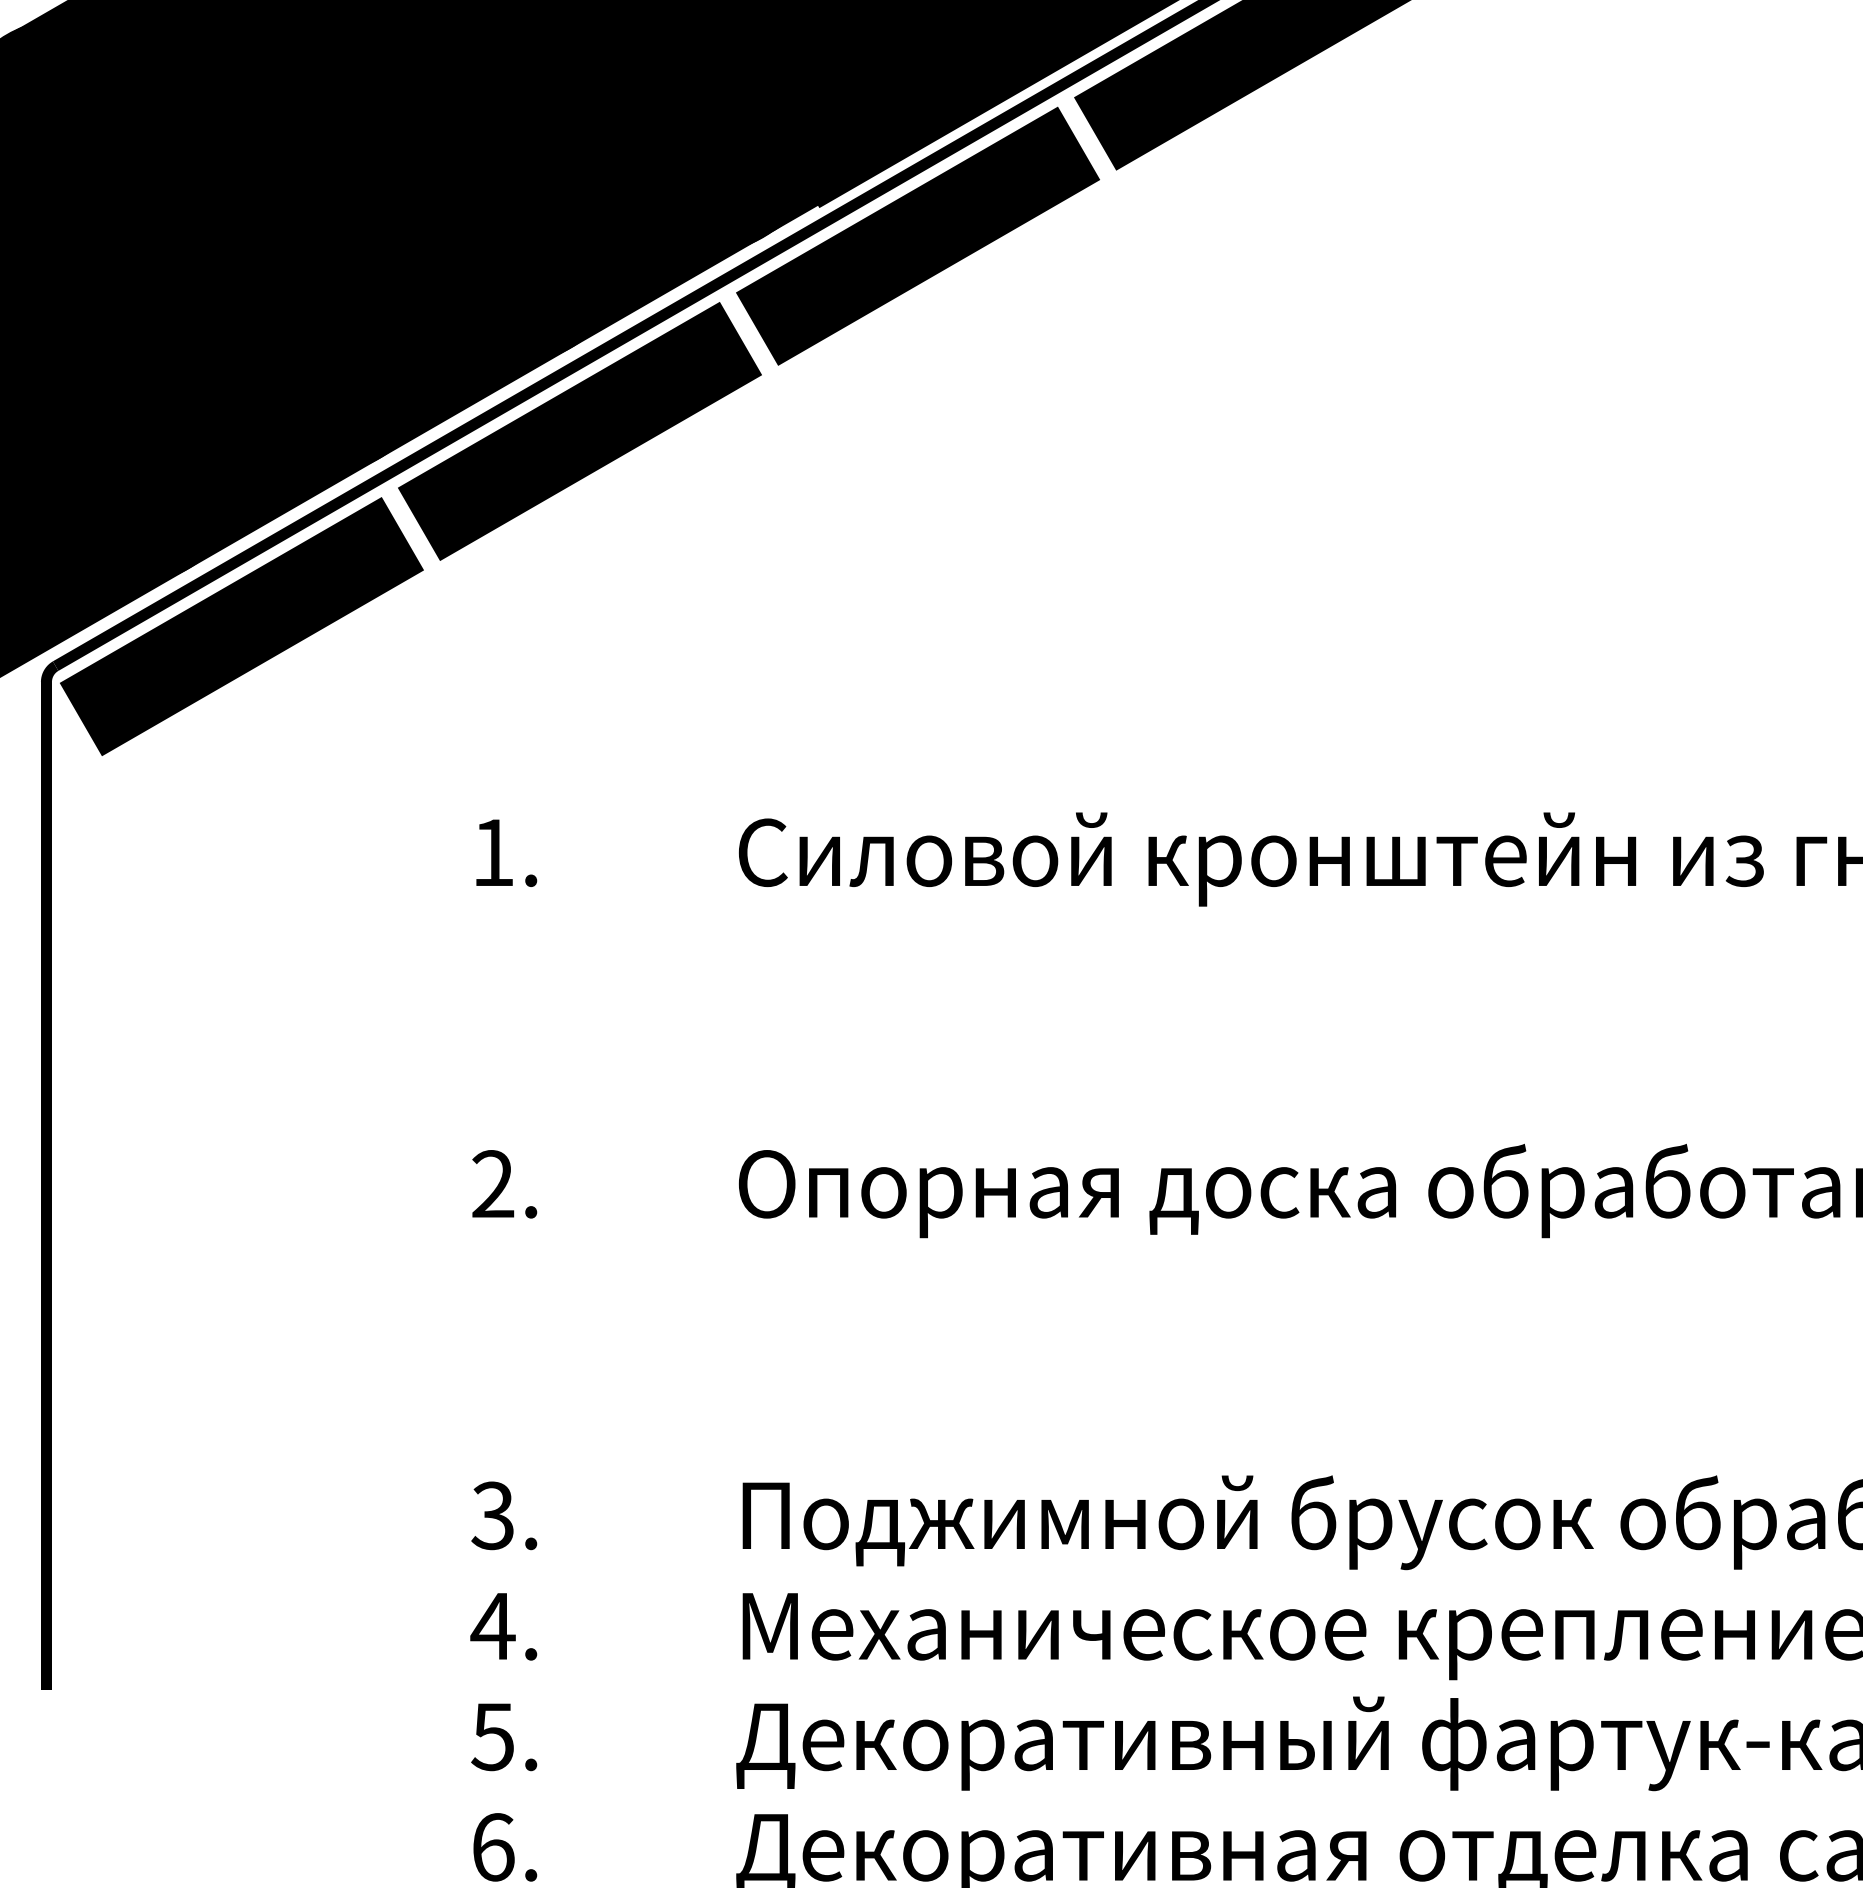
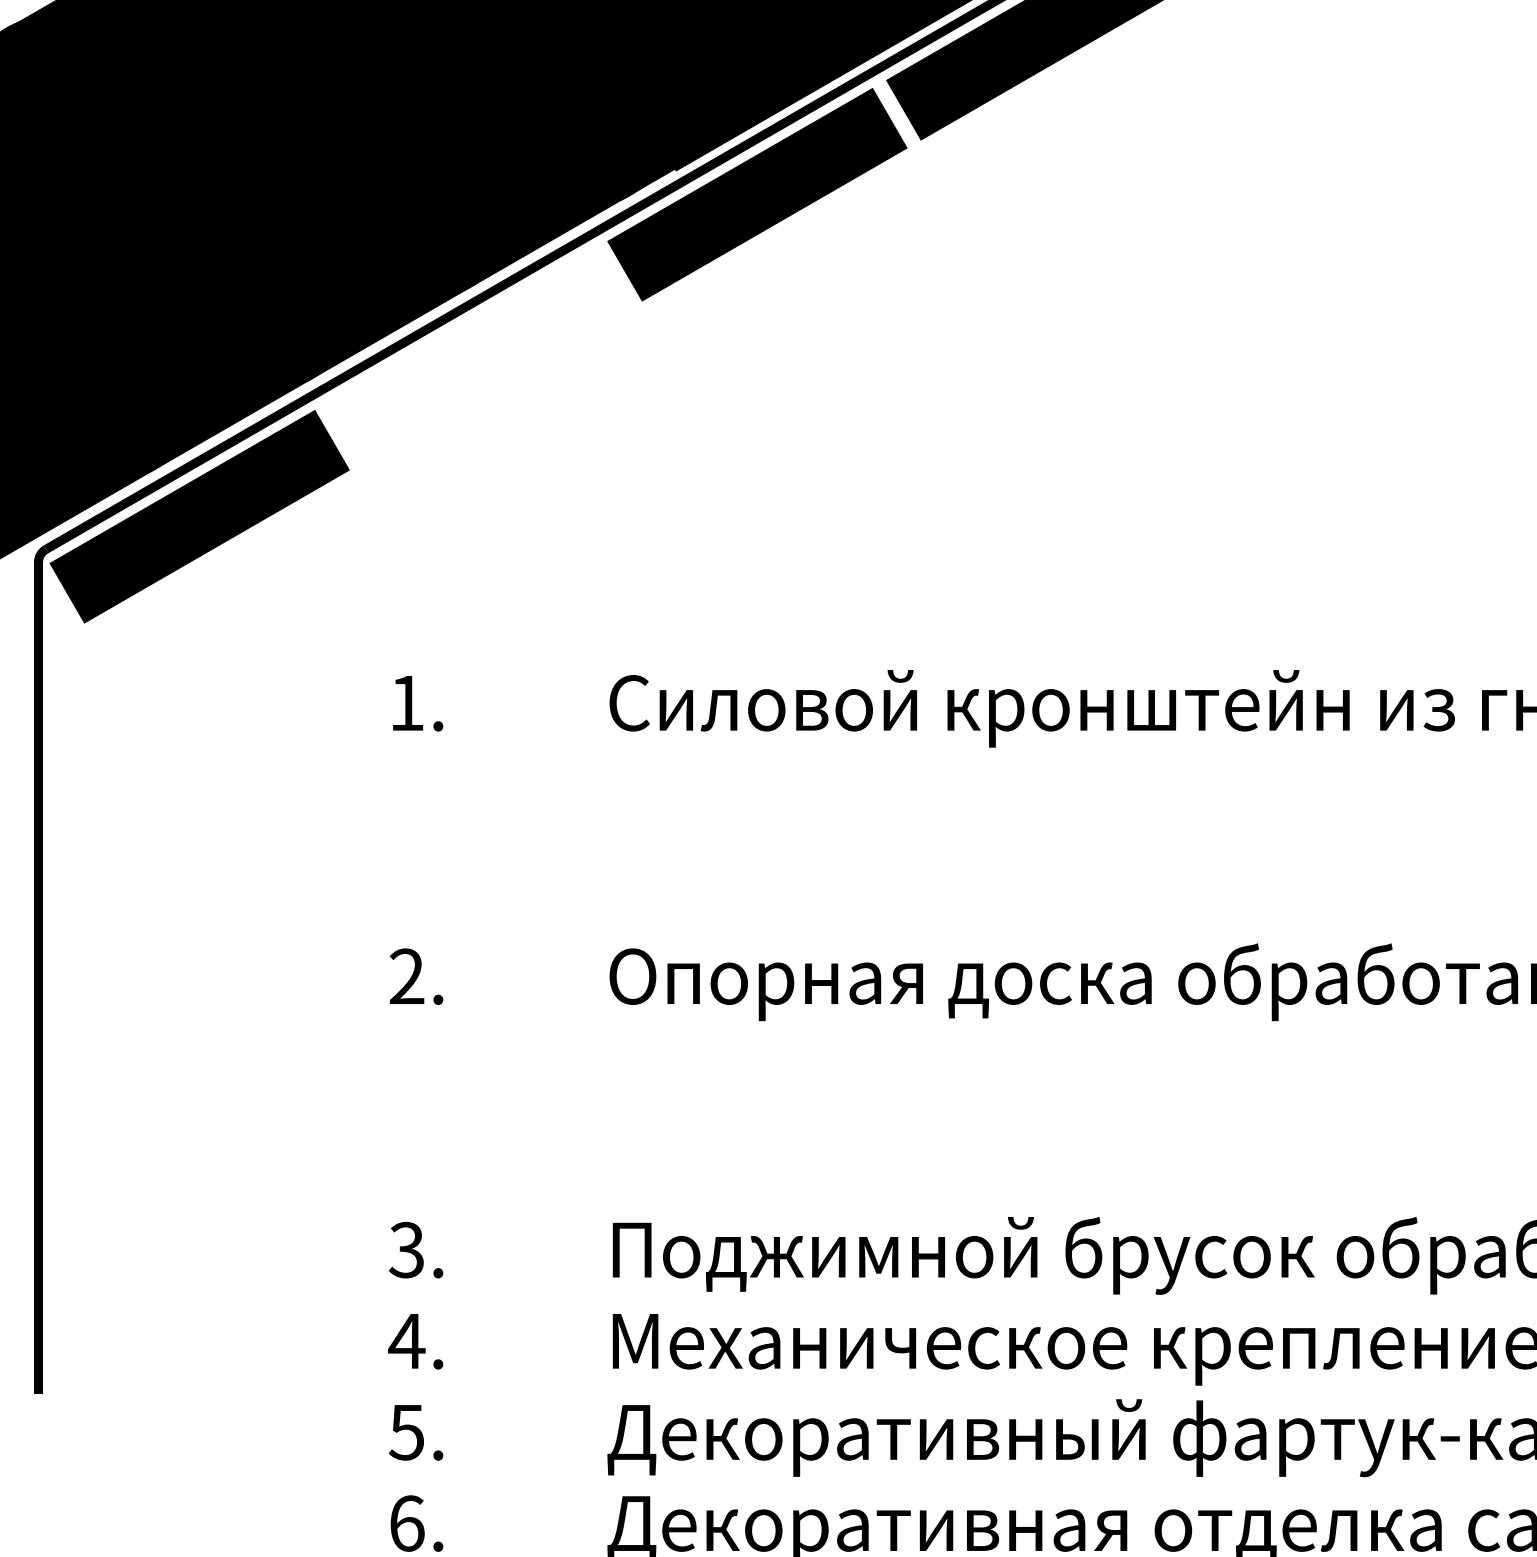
part: (579, 431) -> (478, 355), removed

